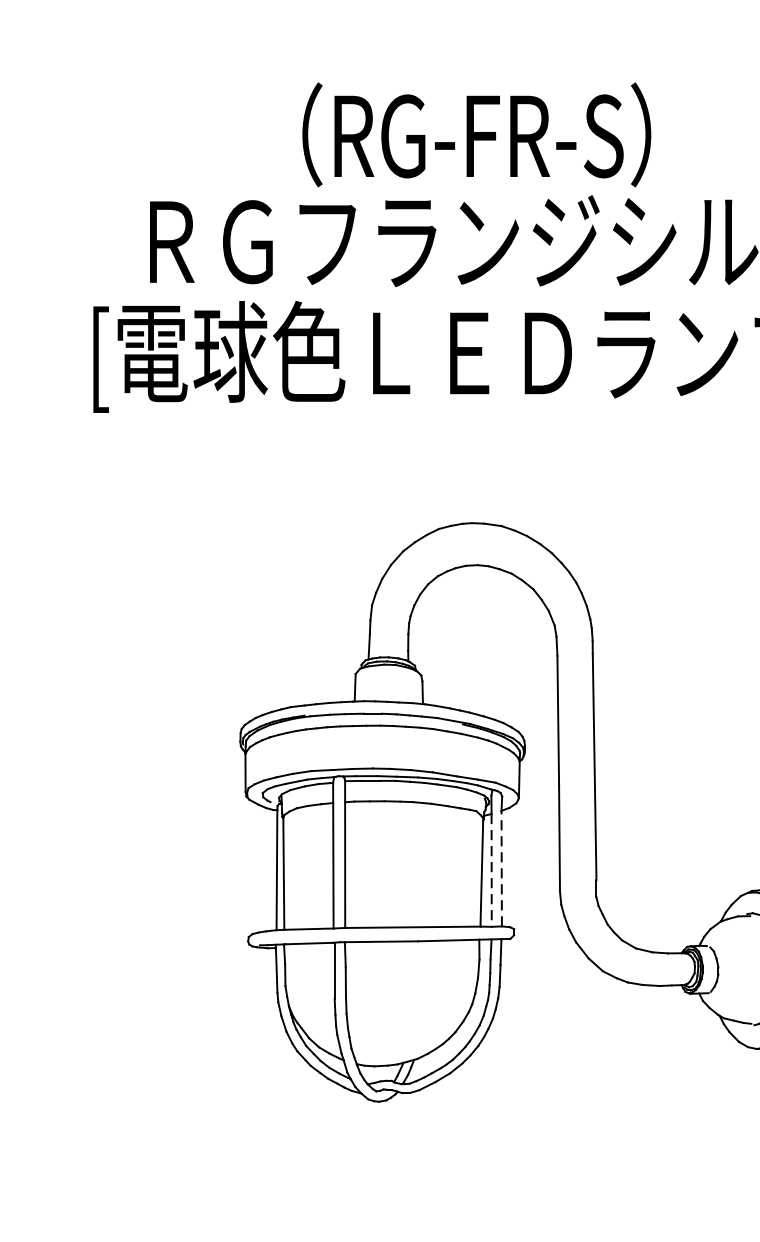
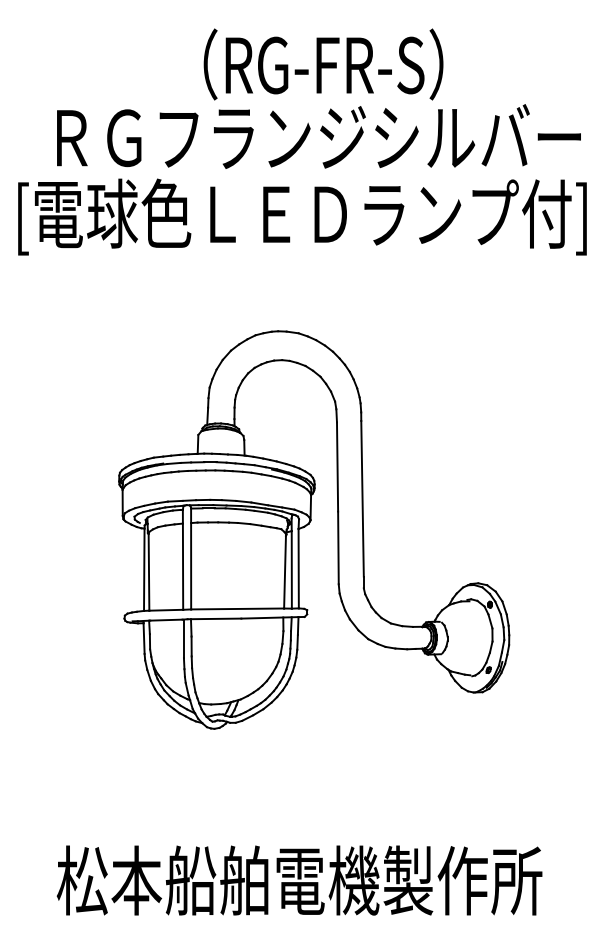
text: (476, 134) -> (323, 64), moved
line: (501, 868) -> (298, 568), dashed -> solid
line: (491, 869) -> (291, 569), dashed -> solid

